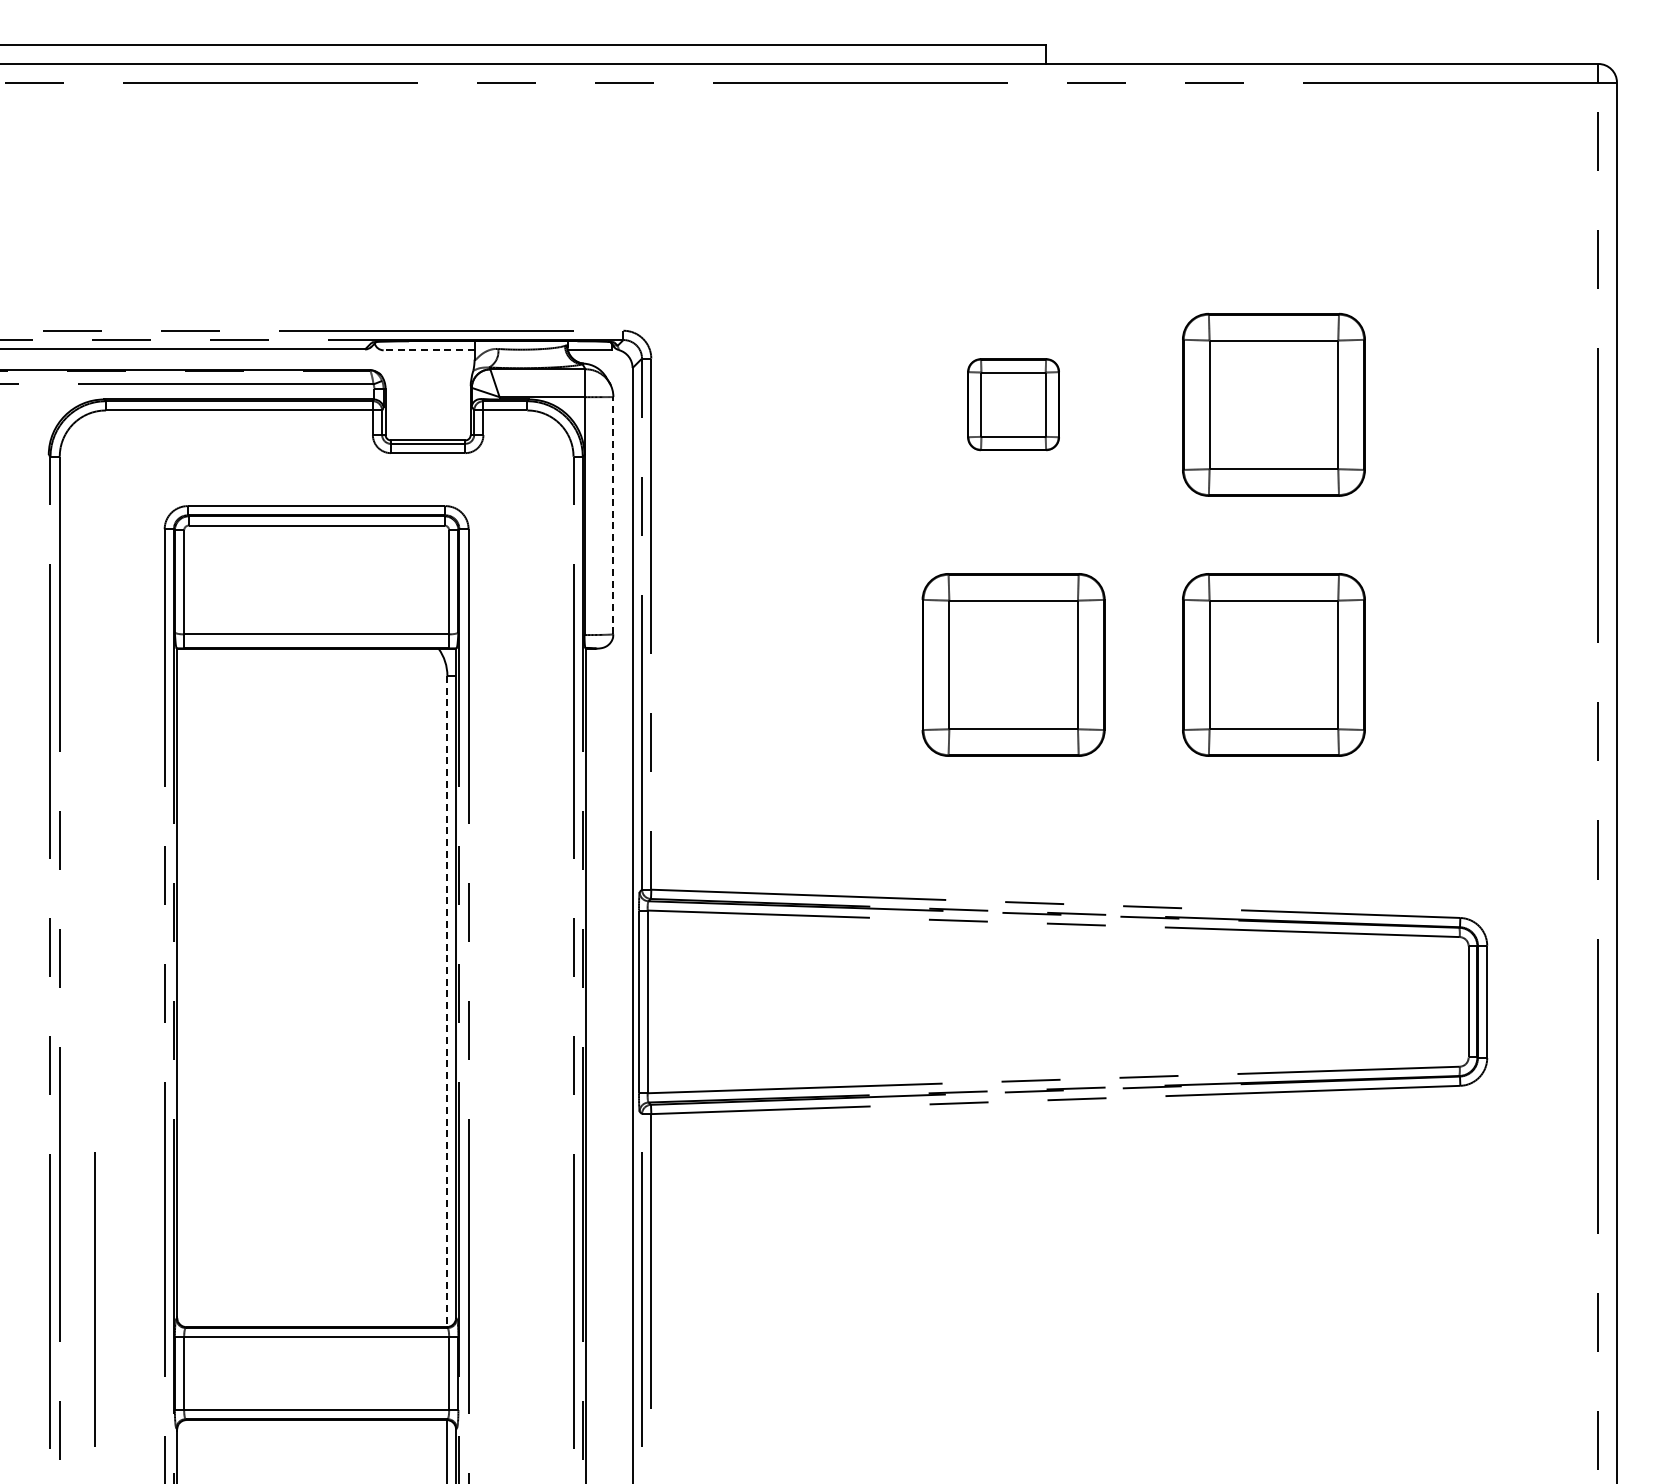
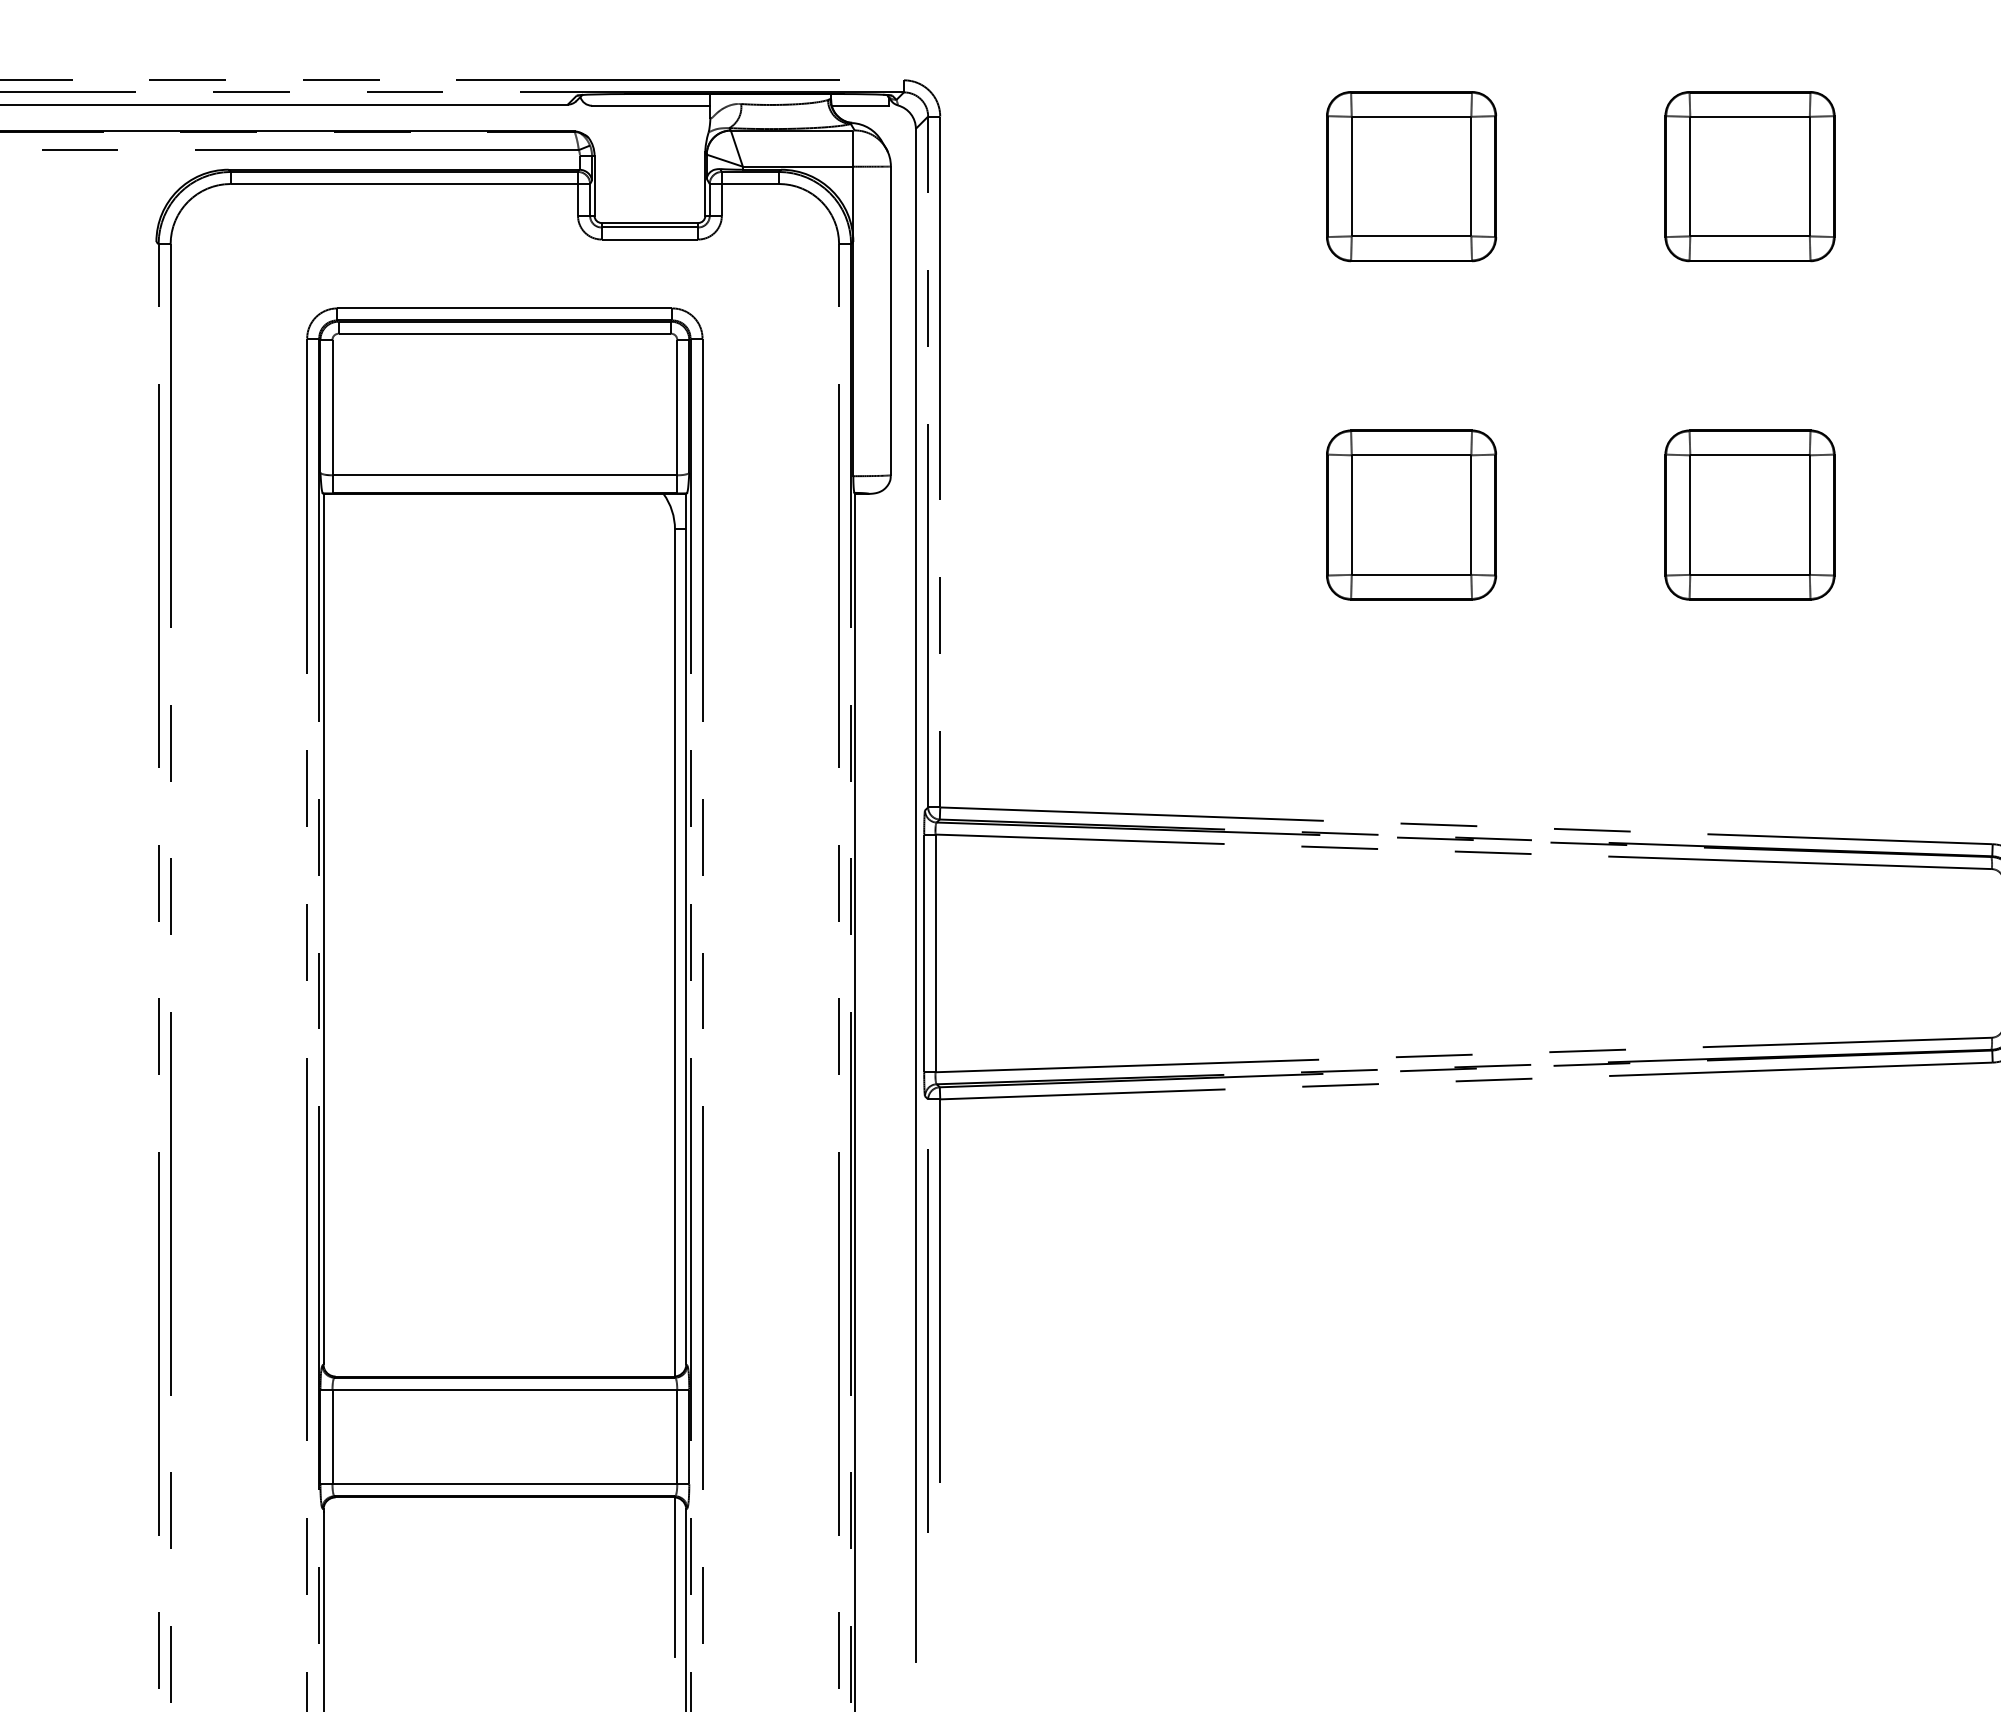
line: (428, 350) -> (650, 106), dashed -> solid
part: (1013, 404) -> (1411, 176), size x1.43
part: (1273, 404) -> (1749, 176), size x0.71
line: (613, 515) -> (891, 320), dashed -> solid
part: (1013, 664) -> (1411, 514), size x0.71
part: (1273, 664) -> (1749, 514), size x0.71
line: (447, 1001) -> (675, 952), dashed -> solid
line: (94, 1299) -> (215, 1340), removed

